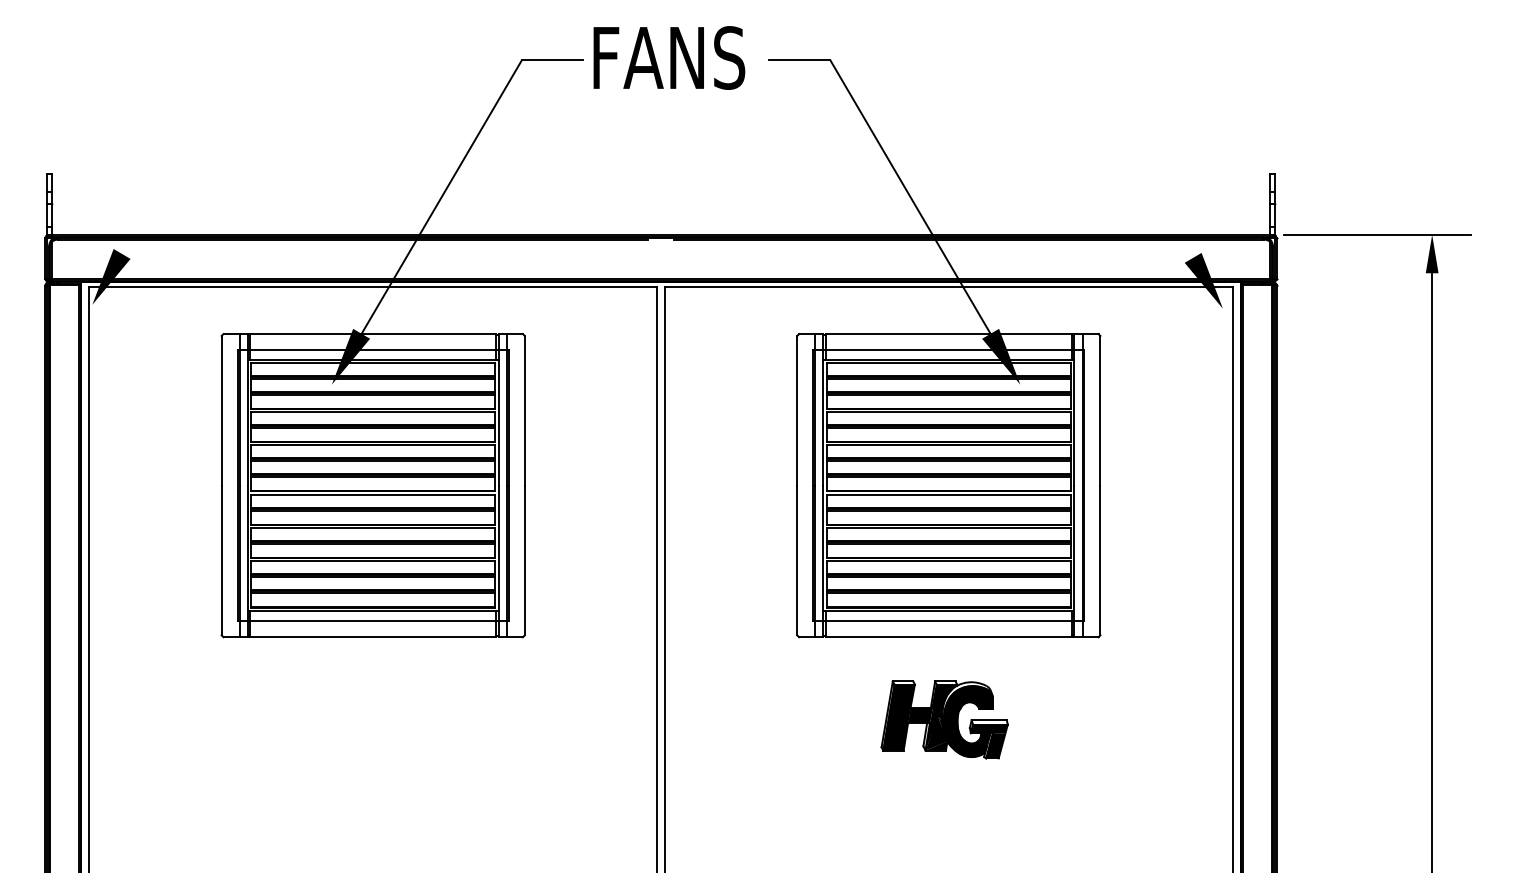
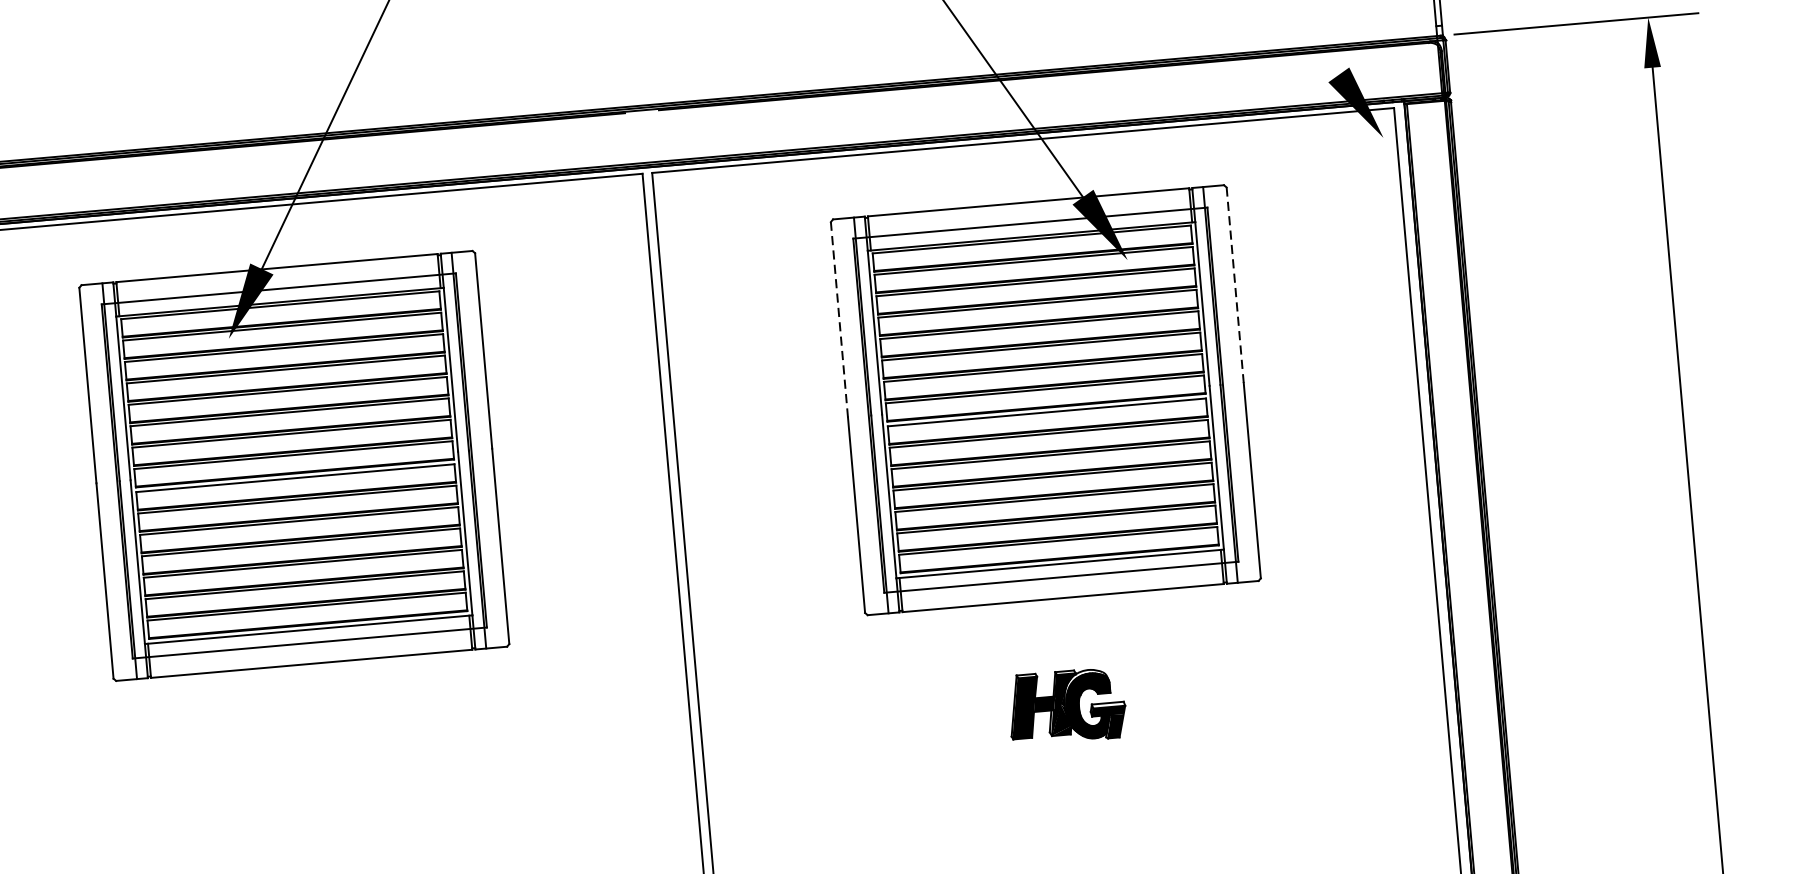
line: (797, 410) -> (839, 319), solid -> dashed
line: (1100, 410) -> (1235, 284), solid -> dashed
part: (944, 719) -> (1066, 706), size x0.7

